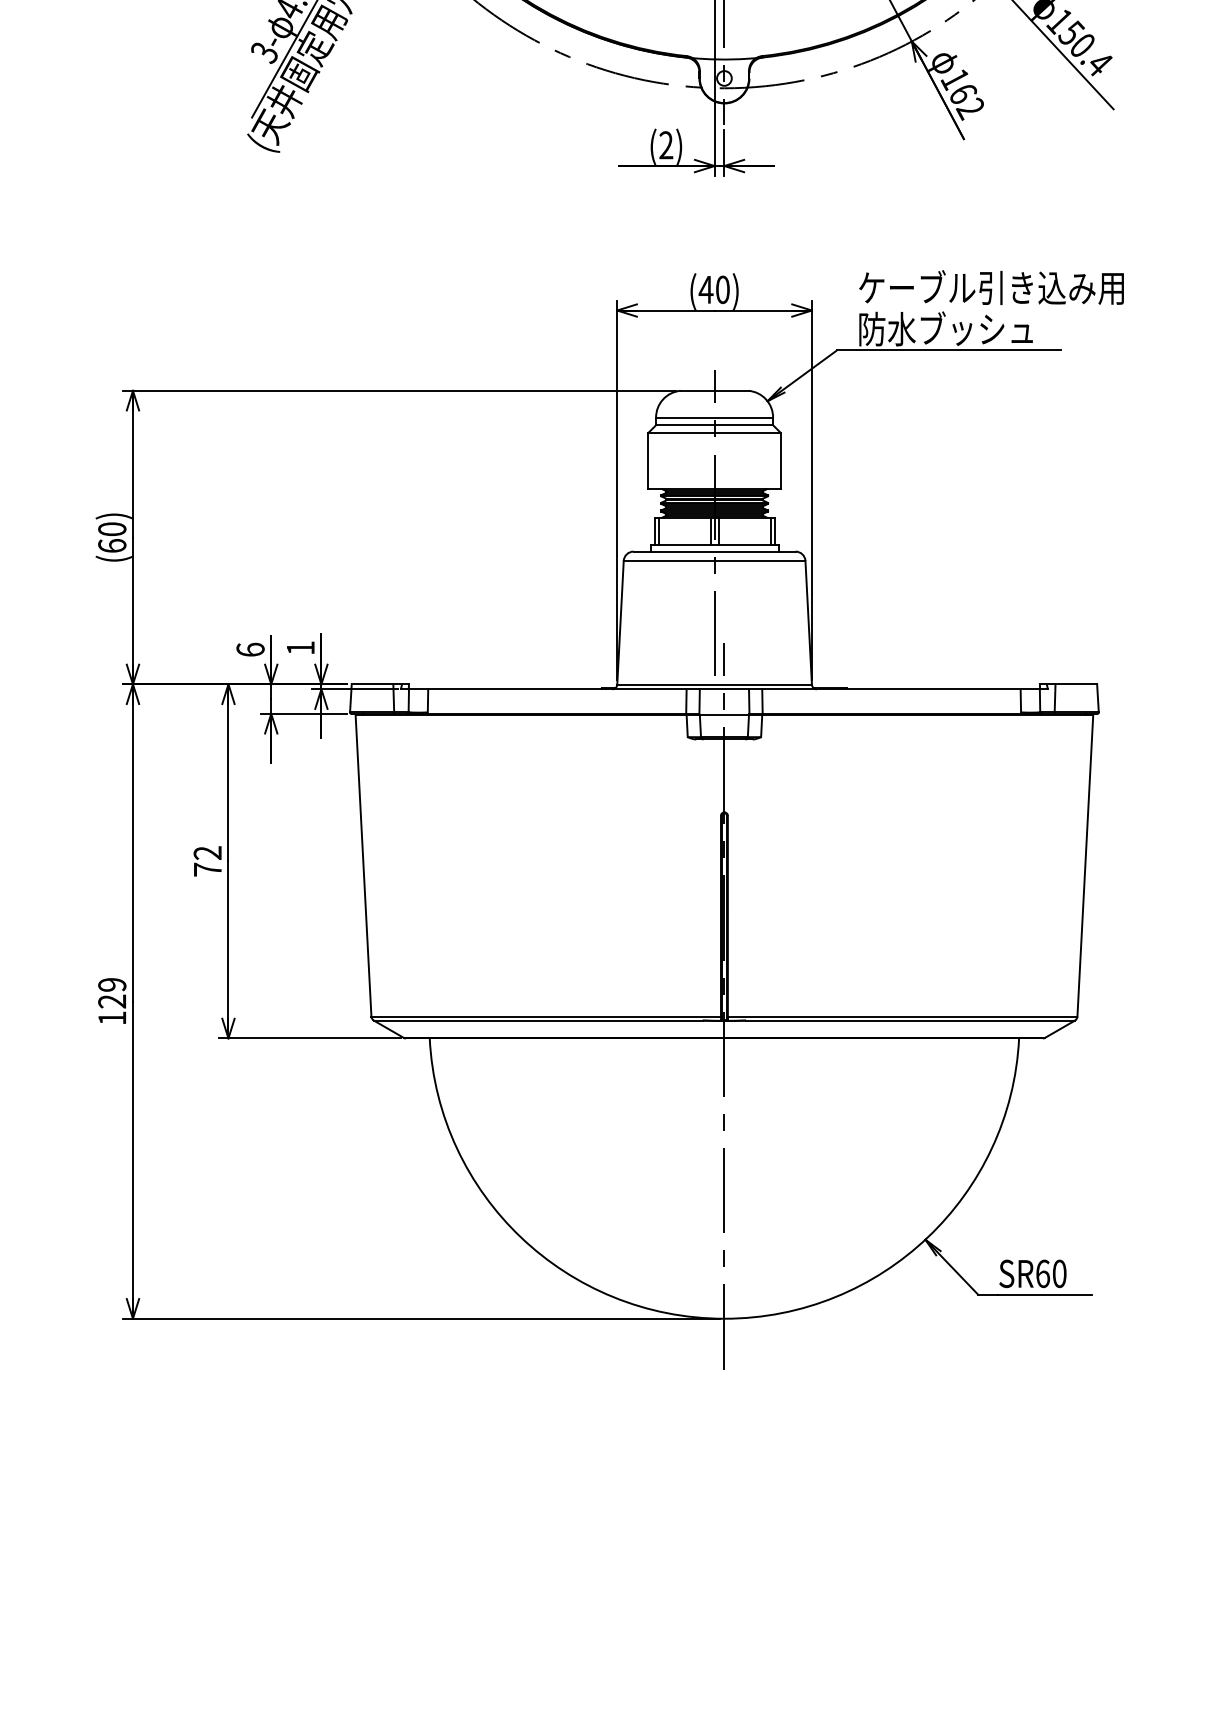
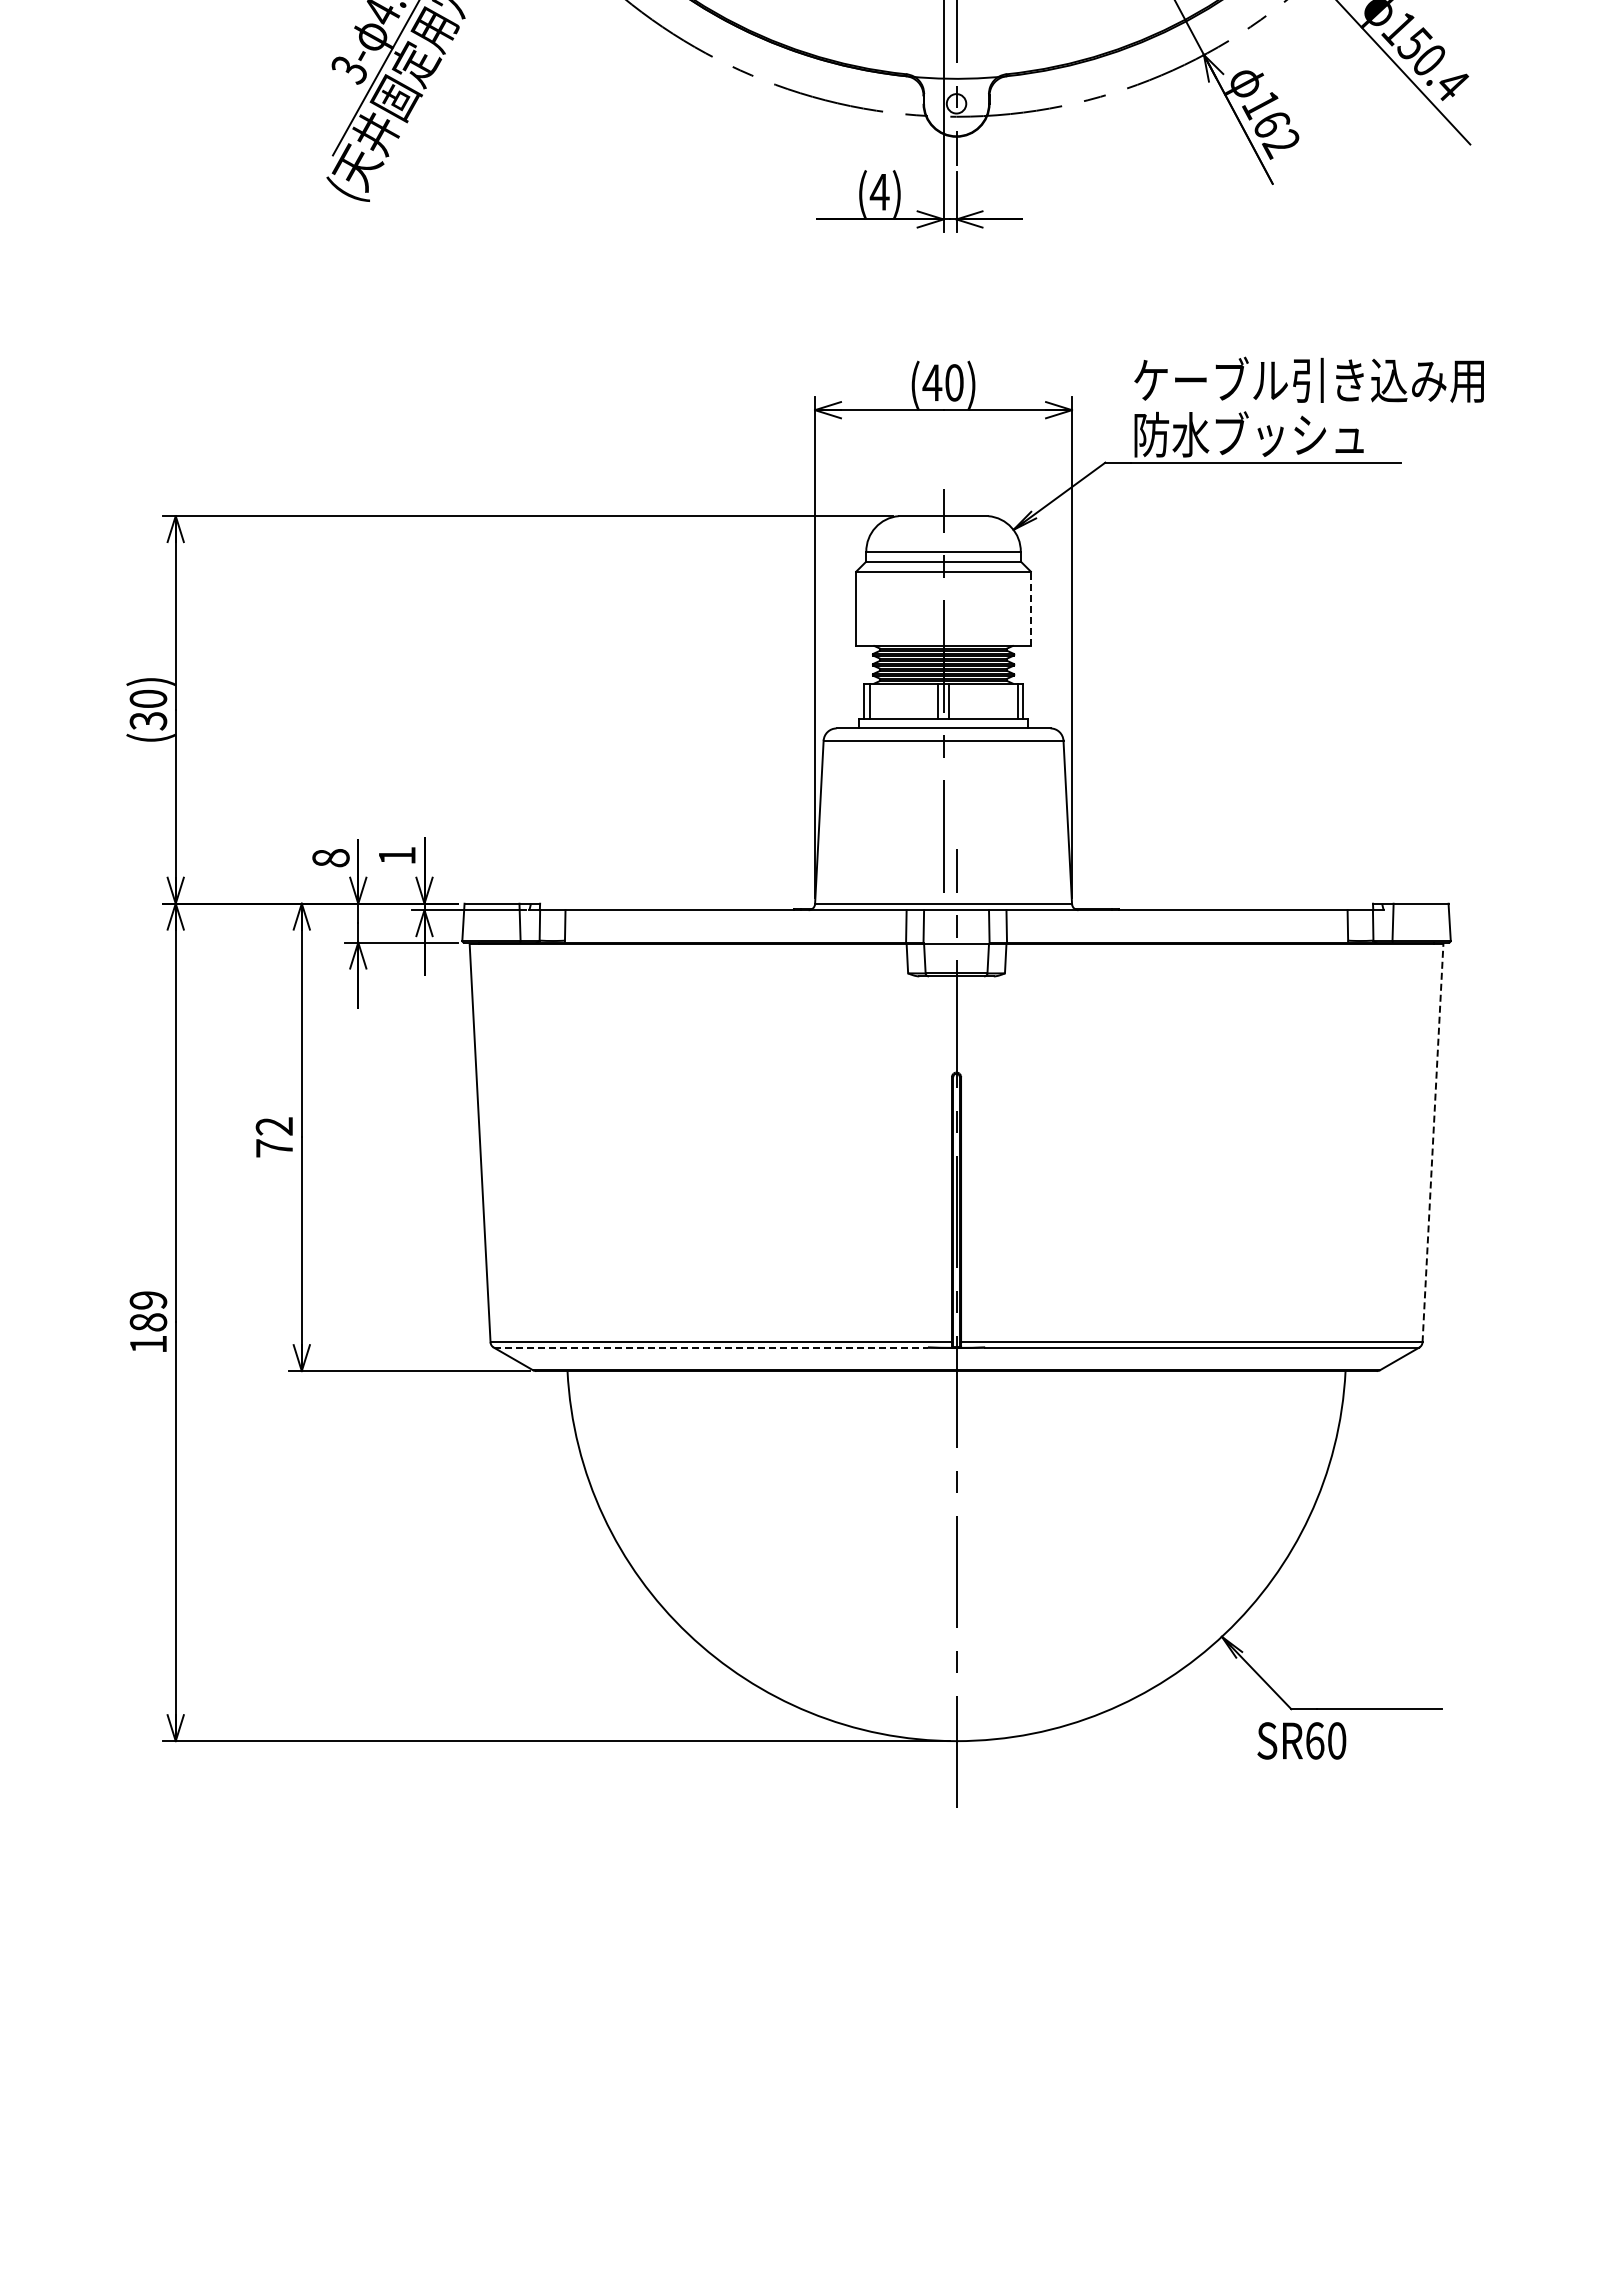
text: (666, 144) -> (879, 191), (2) -> (4)
line: (780, 460) -> (1030, 608), solid -> dashed
text: (112, 545) -> (148, 720), (60) -> (30)
text: (250, 649) -> (330, 857), 6 -> 8
line: (1085, 865) -> (1433, 1142), solid -> dashed
text: (112, 1001) -> (148, 1322), 129 -> 189
line: (538, 1020) -> (711, 1347), solid -> dashed
text: (1032, 1273) -> (1301, 1740), moved

